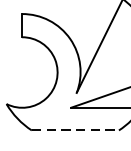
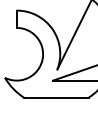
line: (75, 130) -> (56, 97), dashed -> solid

